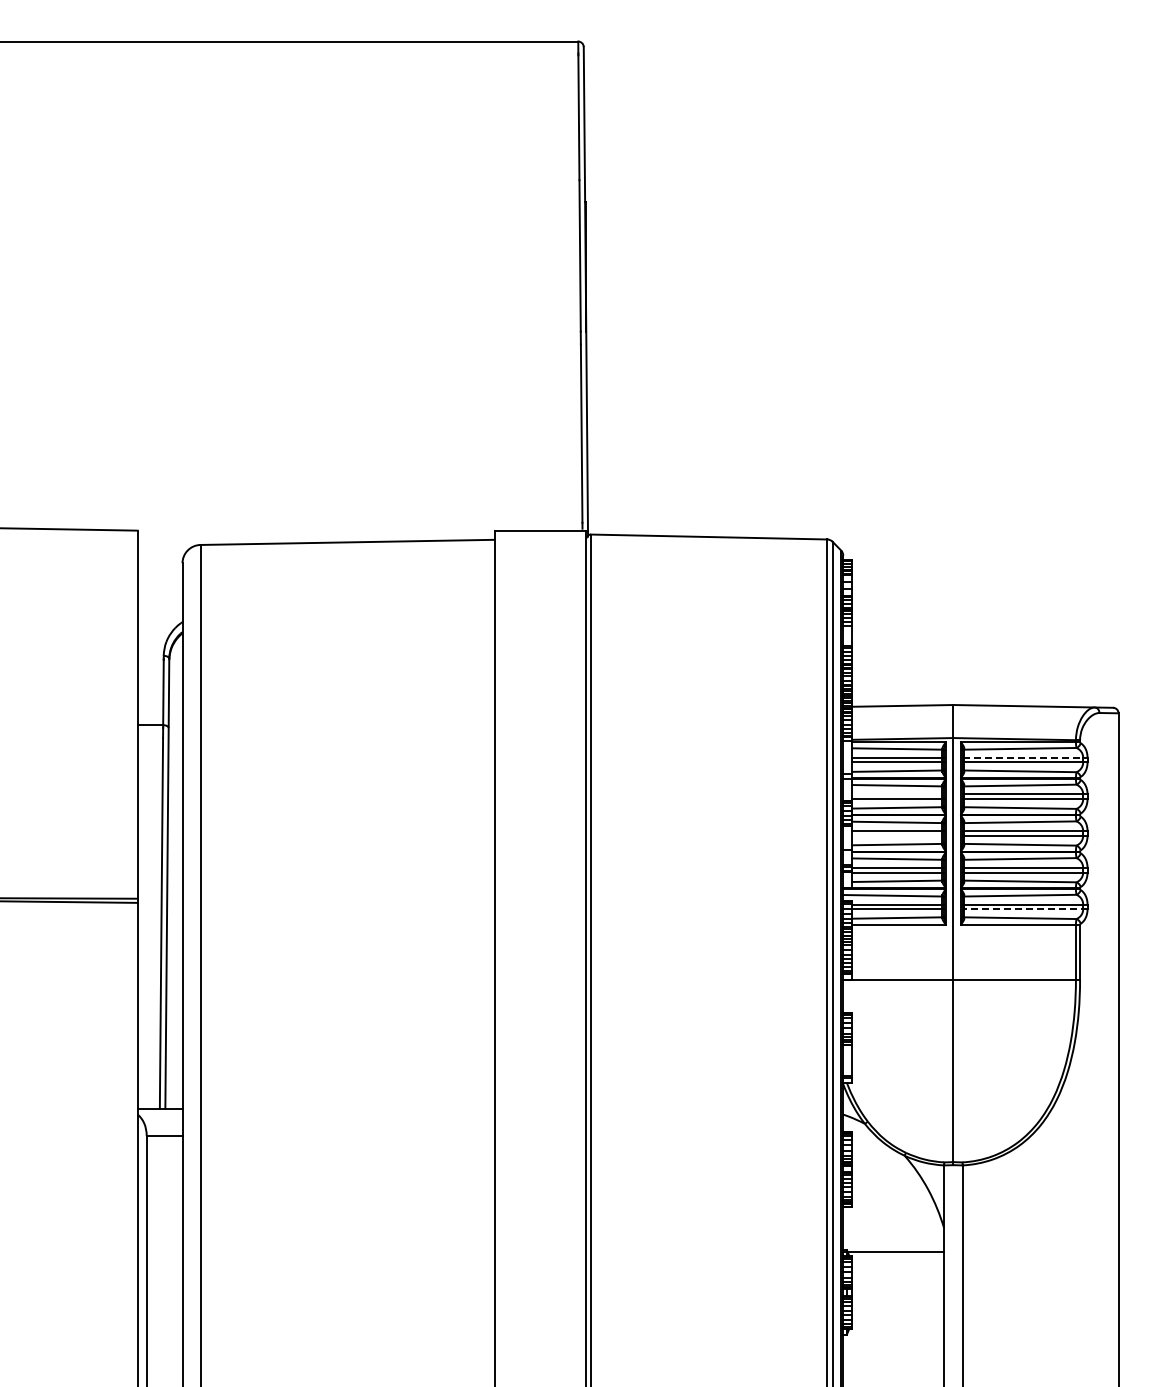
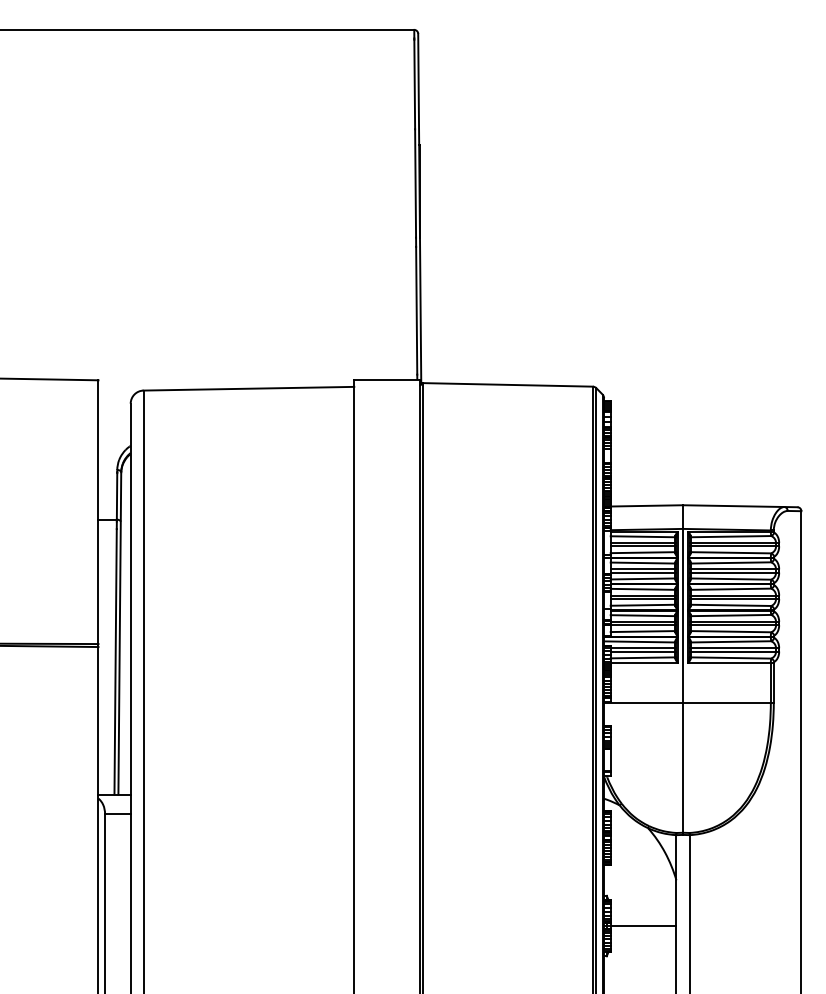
line: (1025, 757) -> (734, 542), dashed -> solid
line: (898, 794) -> (643, 569), added
line: (898, 835) -> (643, 598), added
line: (1024, 909) -> (733, 651), dashed -> solid
line: (893, 1252) -> (640, 926), moved

